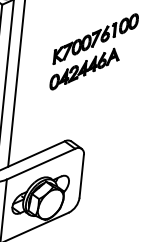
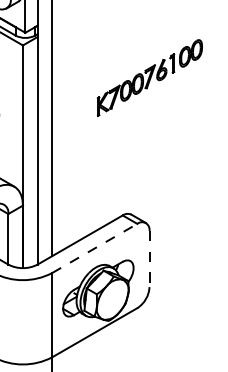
part: (84, 69) -> (139, 118), removed
line: (41, 164) -> (95, 248), solid -> dashed
line: (81, 176) -> (149, 259), solid -> dashed

